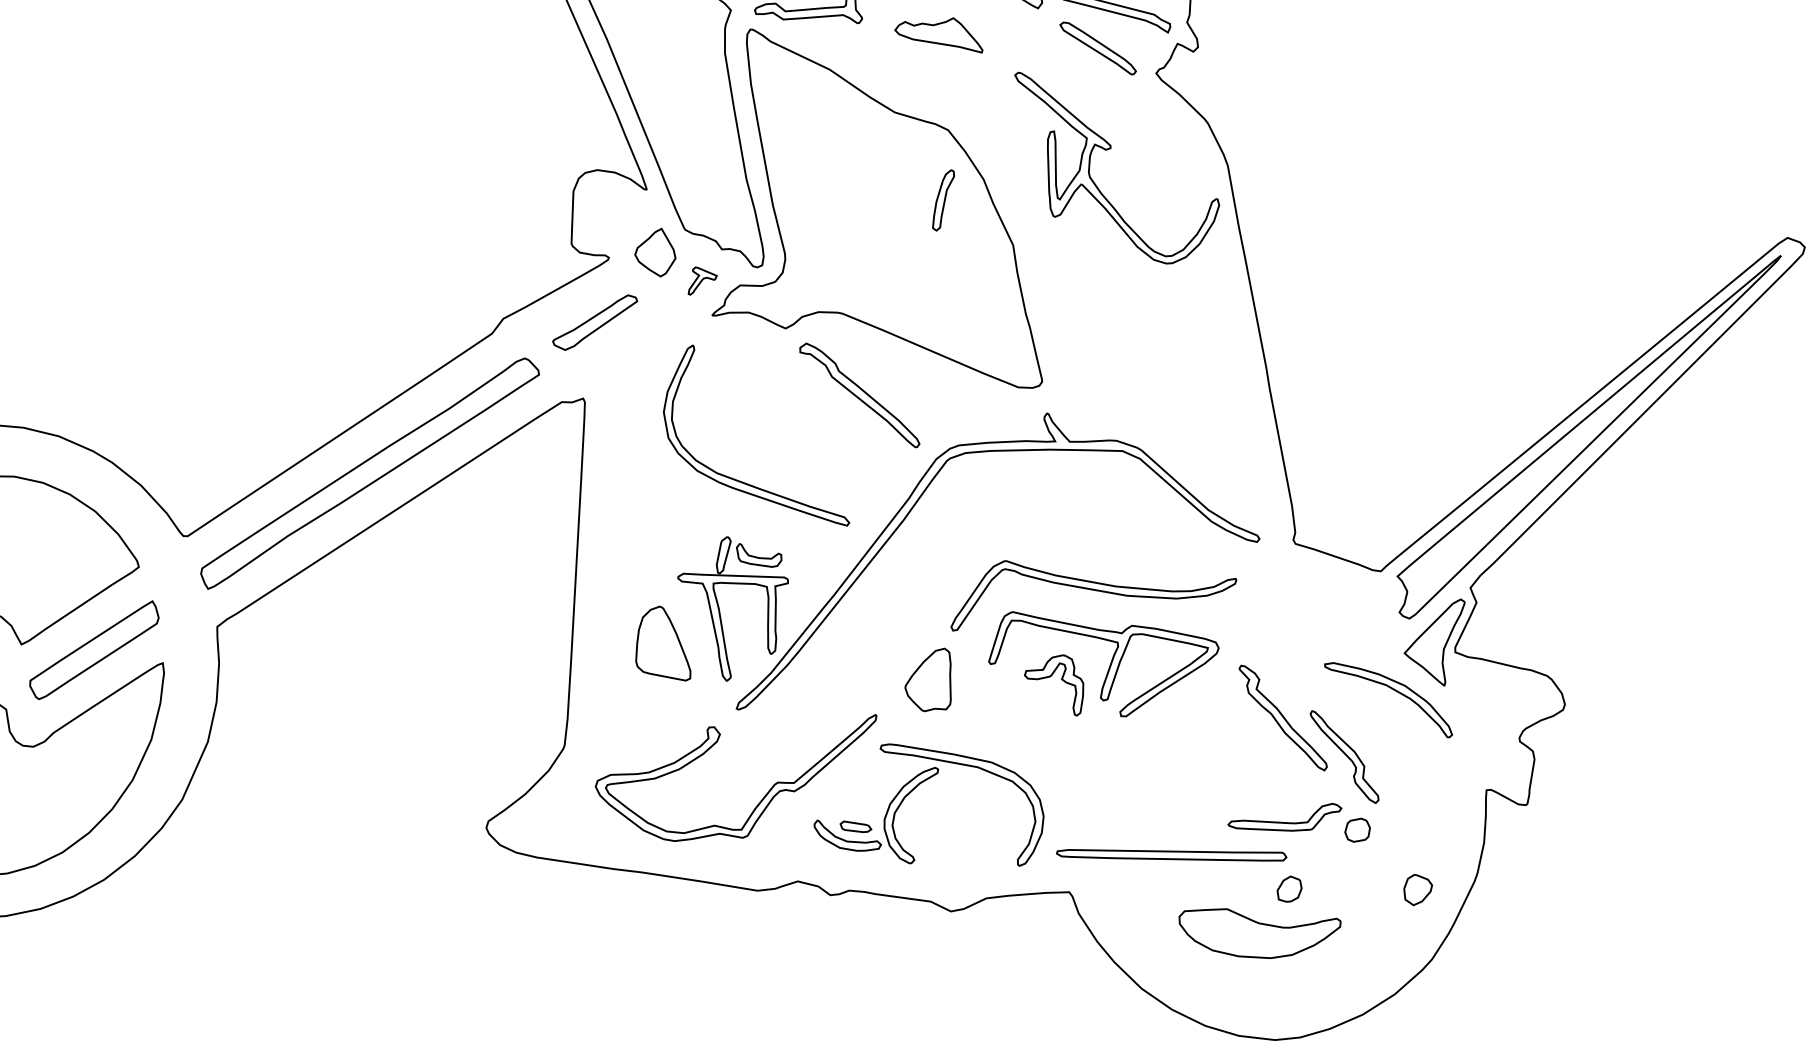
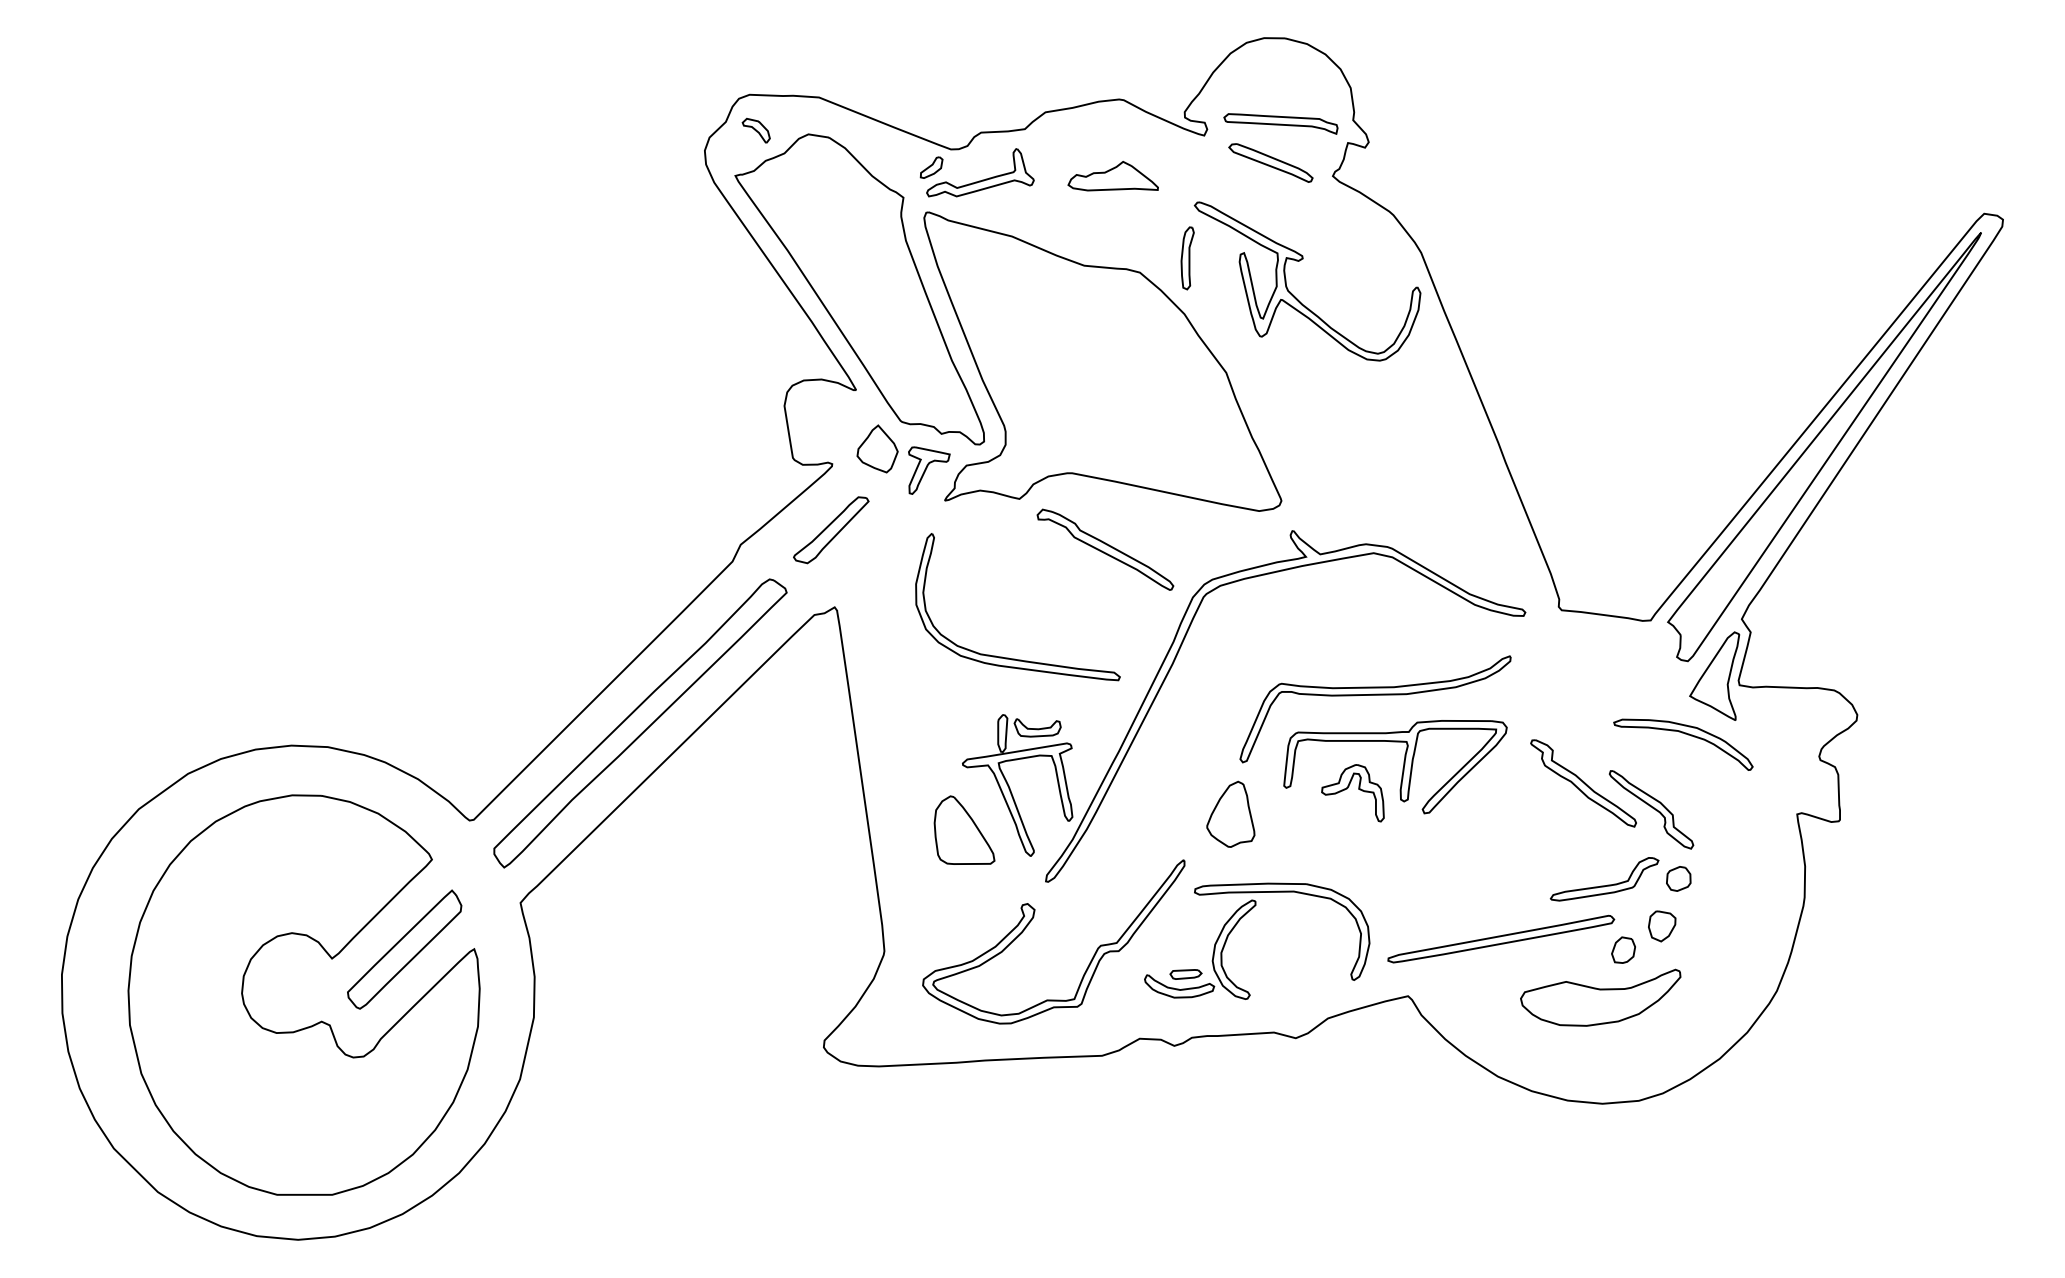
part: (942, 200) -> (1187, 258), moved
part: (703, 282) -> (929, 470), size x1.67
part: (1417, 890) -> (1662, 926), moved

